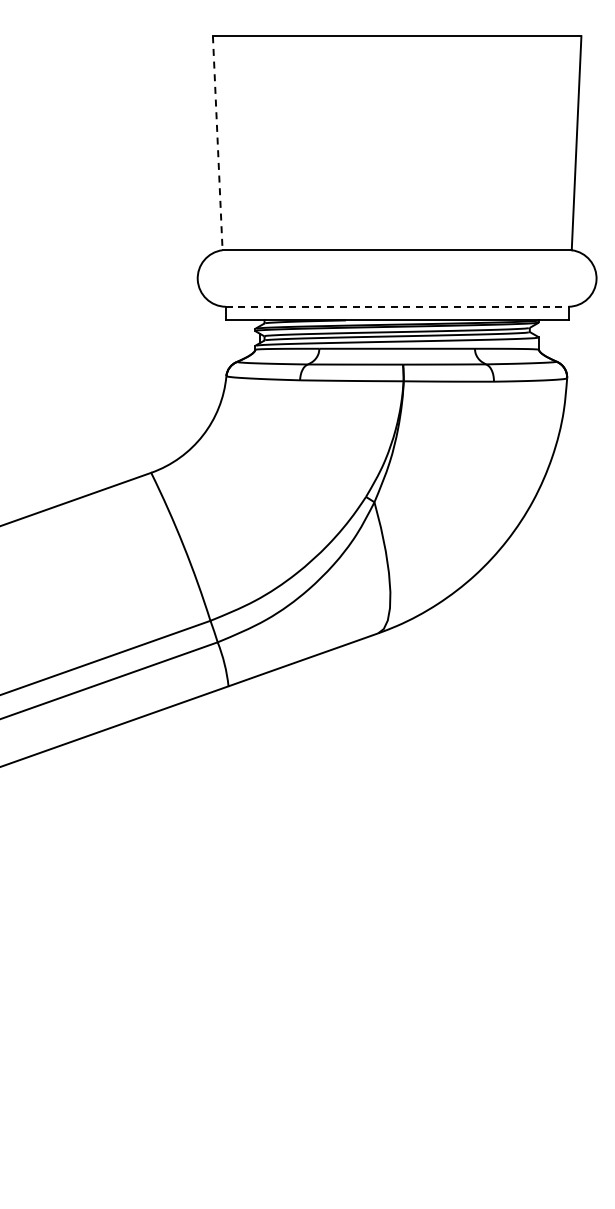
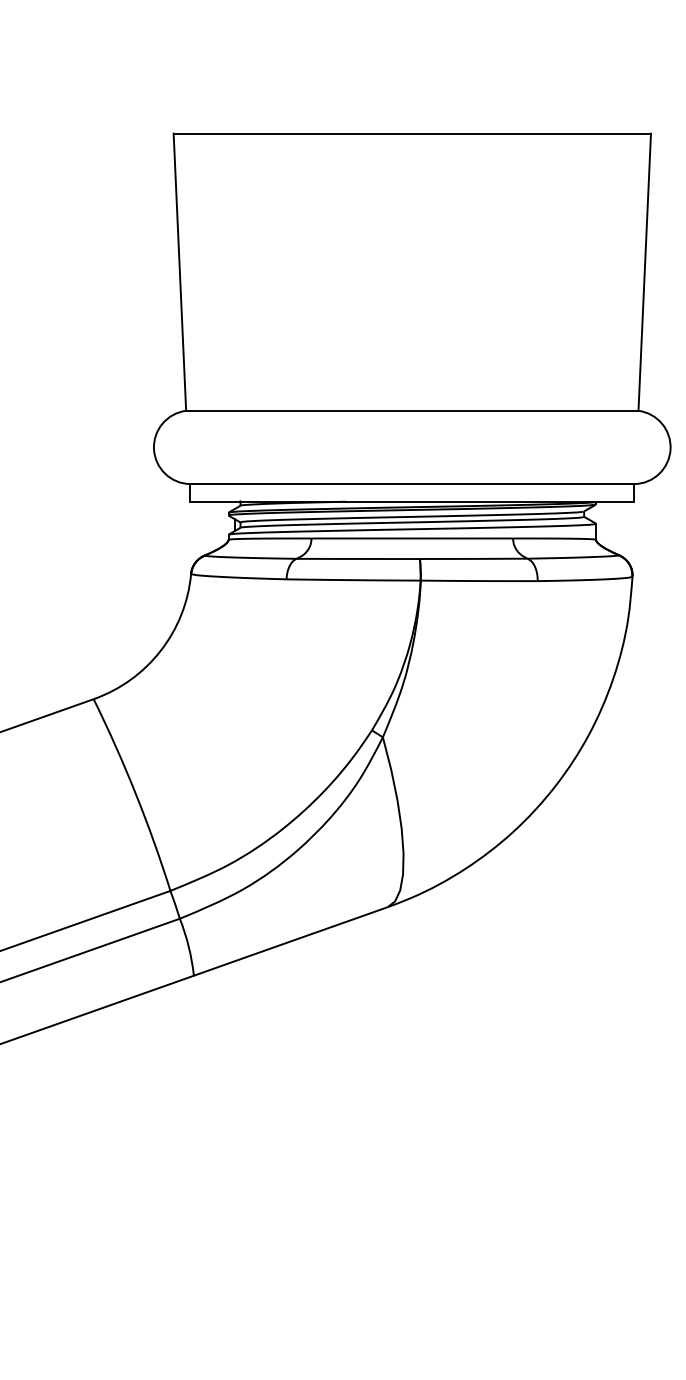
line: (217, 143) -> (179, 272), dashed -> solid
line: (397, 306) -> (412, 483), dashed -> solid

